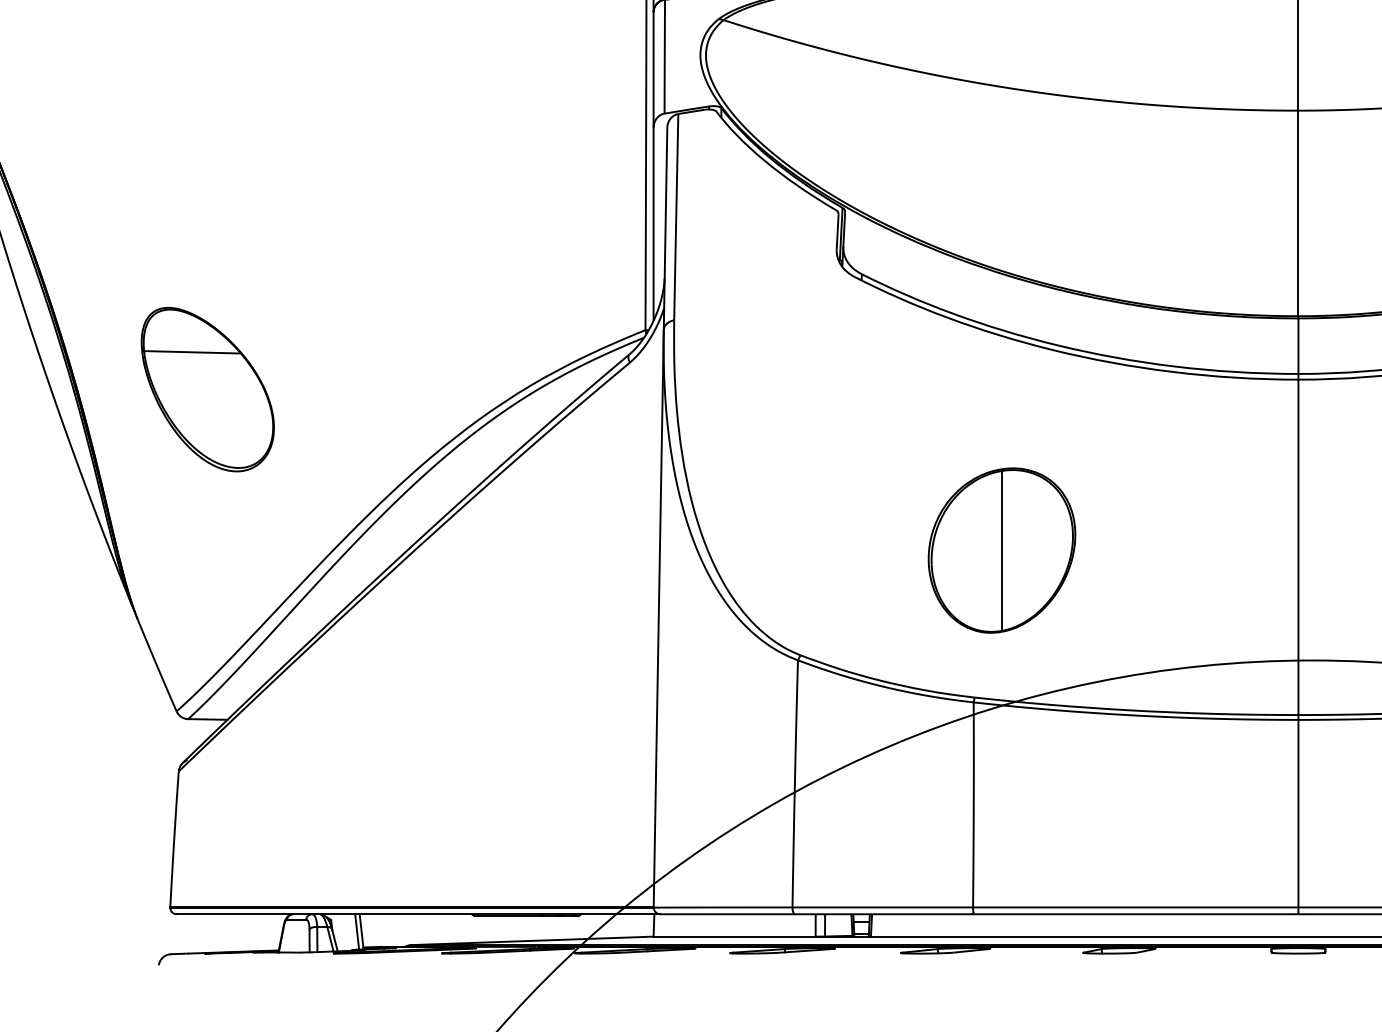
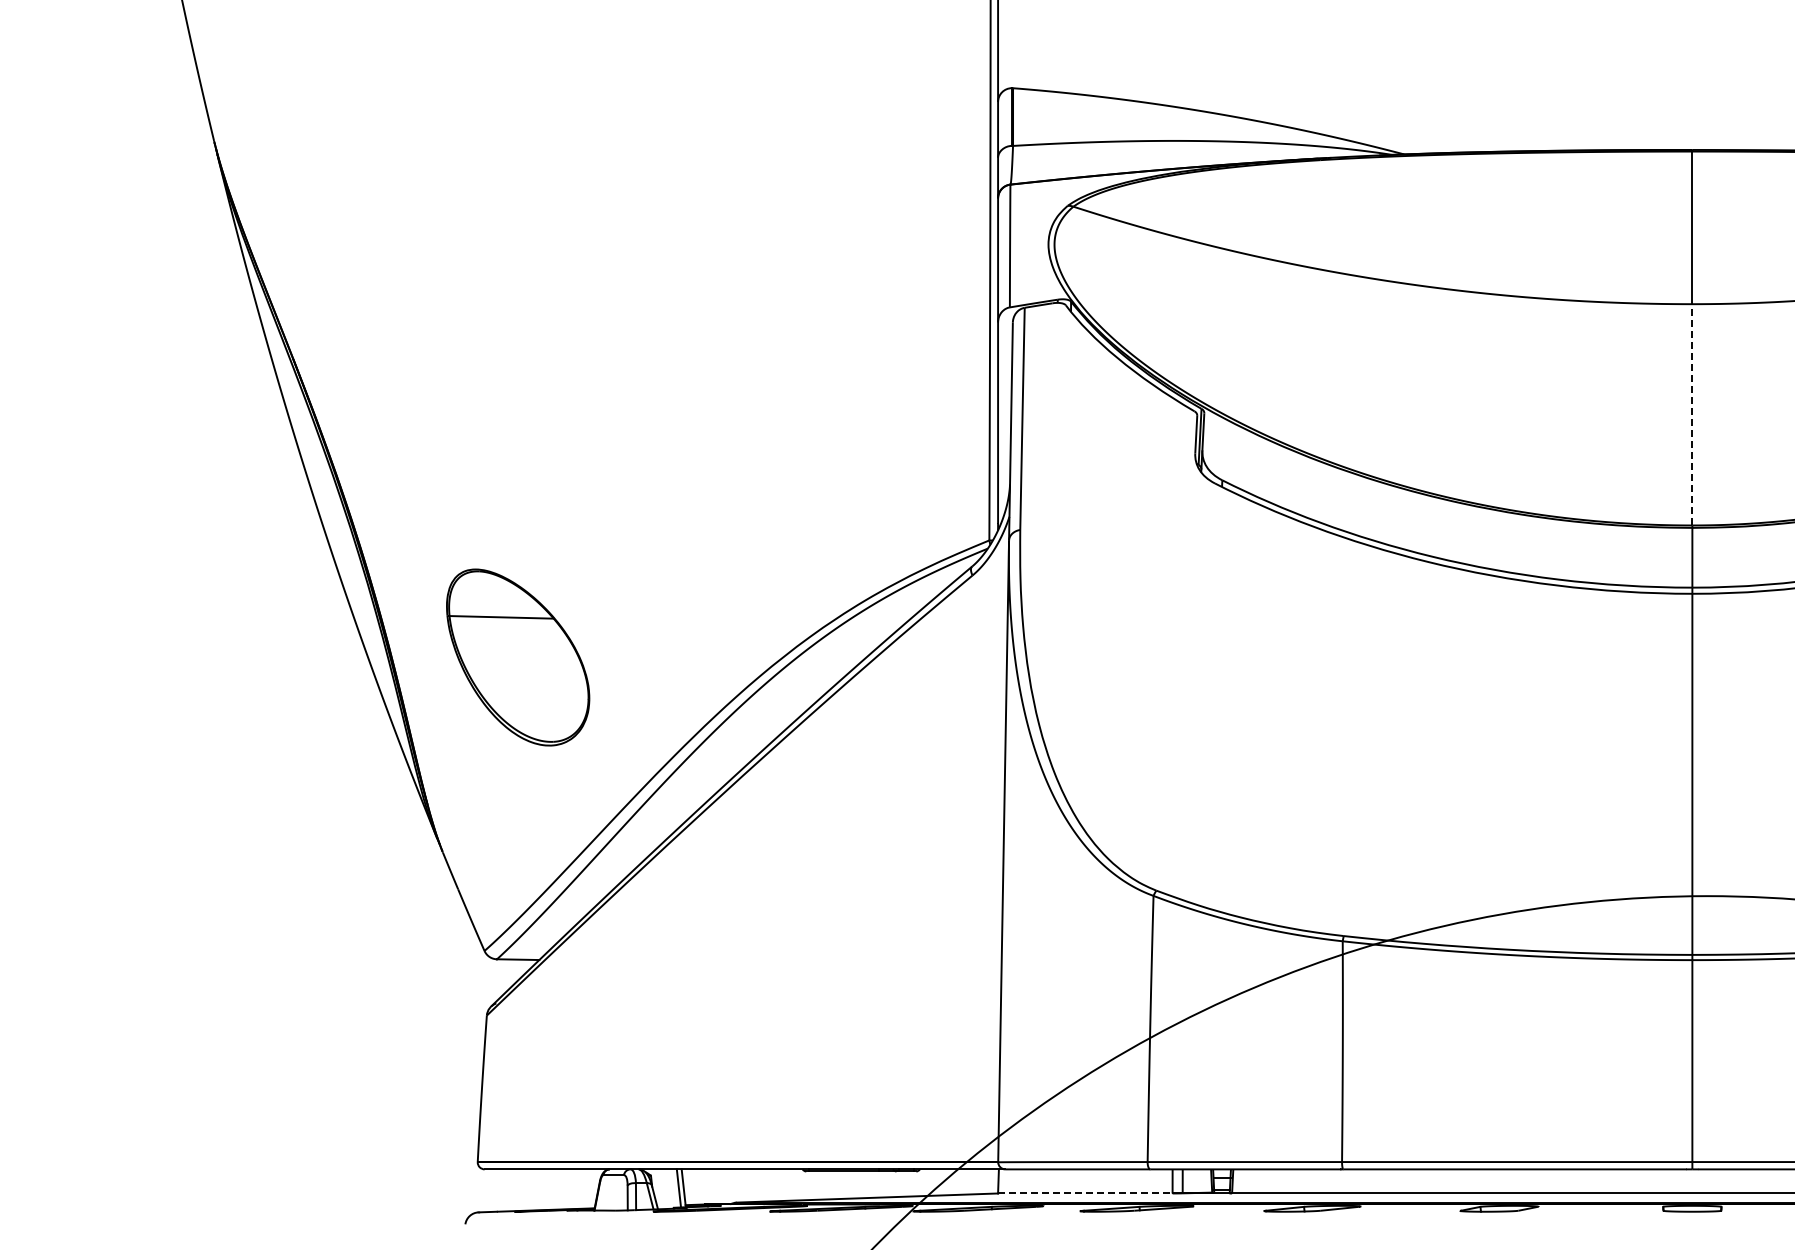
line: (1298, 213) -> (1692, 414), solid -> dashed
part: (208, 389) -> (518, 657), moved
part: (1001, 550) -> (1372, 777), removed
line: (734, 936) -> (1085, 1193), solid -> dashed

